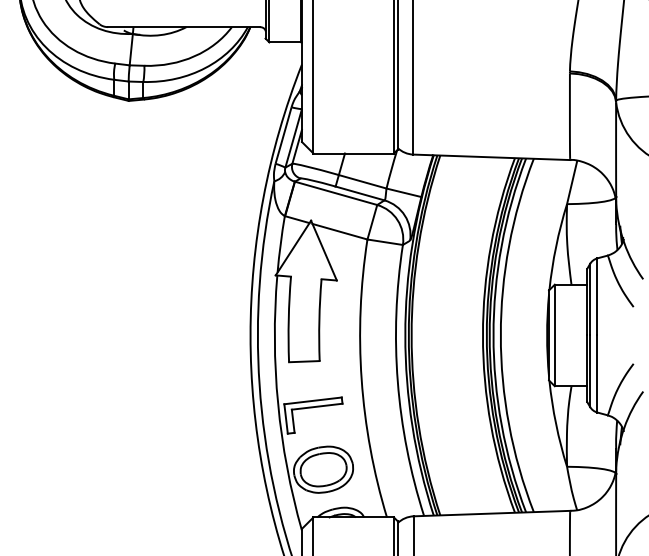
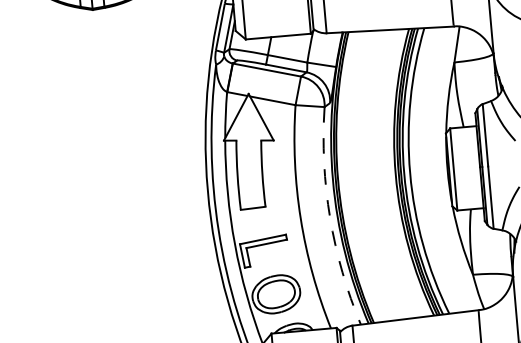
arc: (397, 381) -> (329, 217), solid -> dashed

